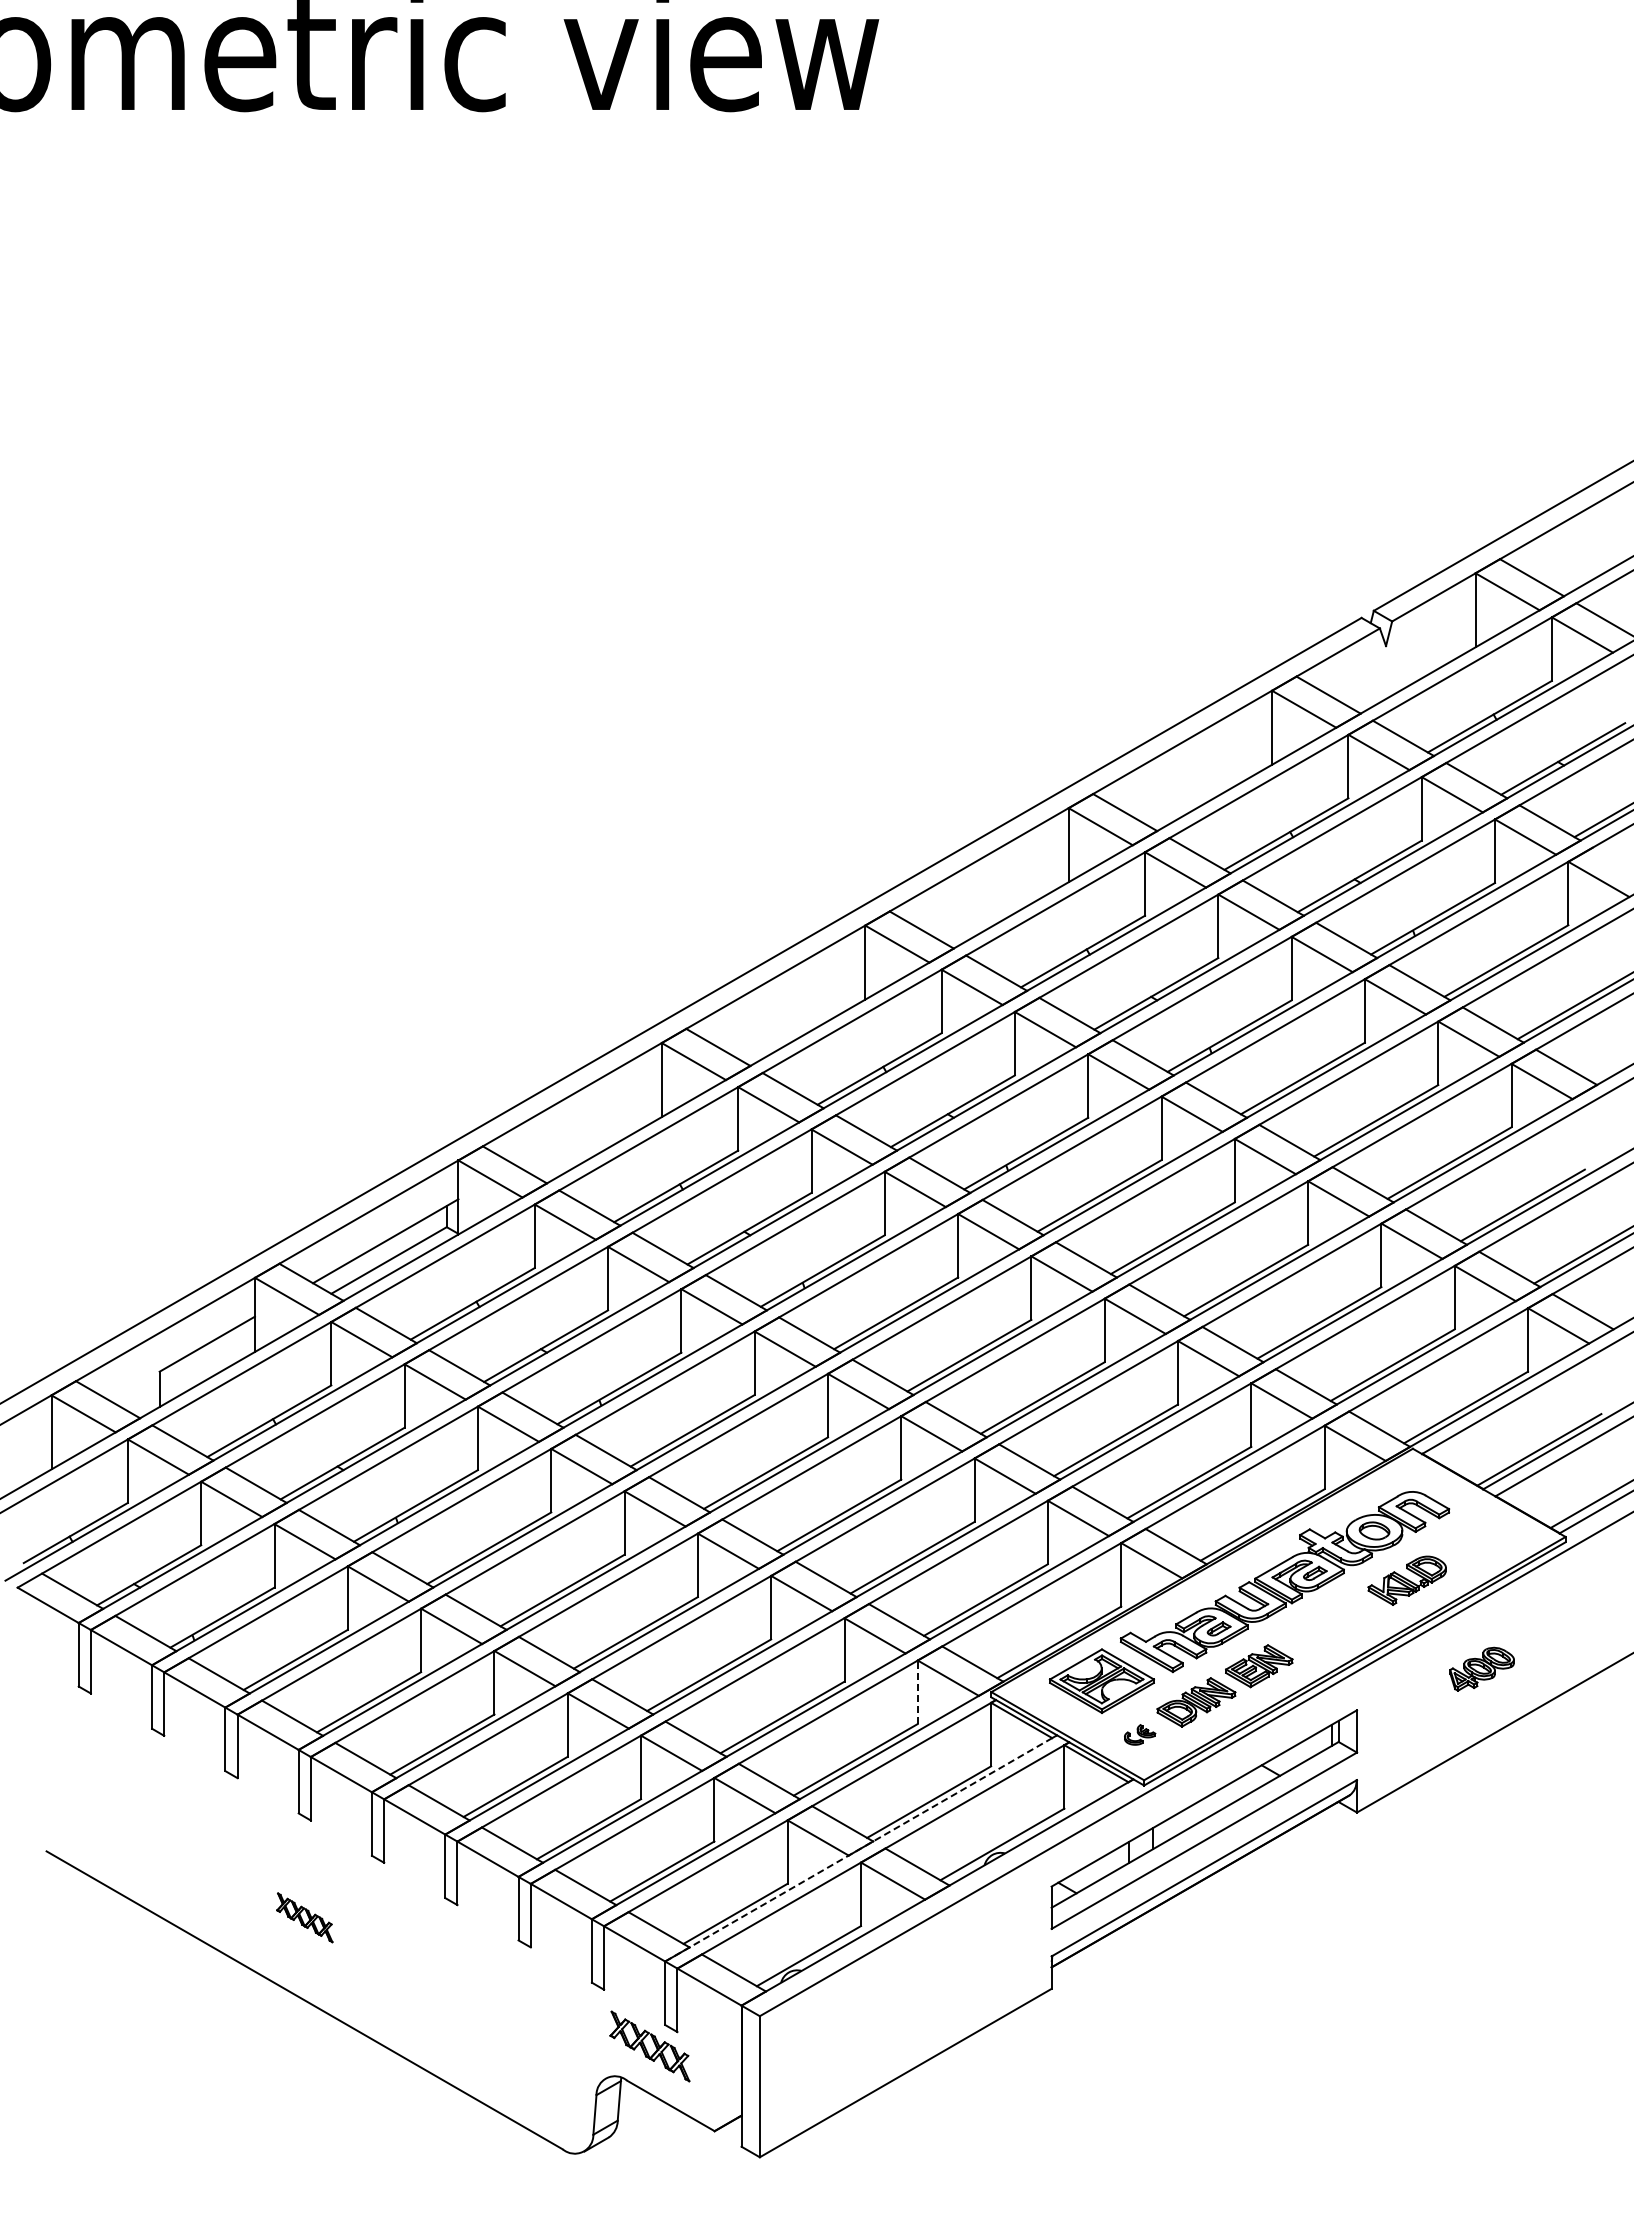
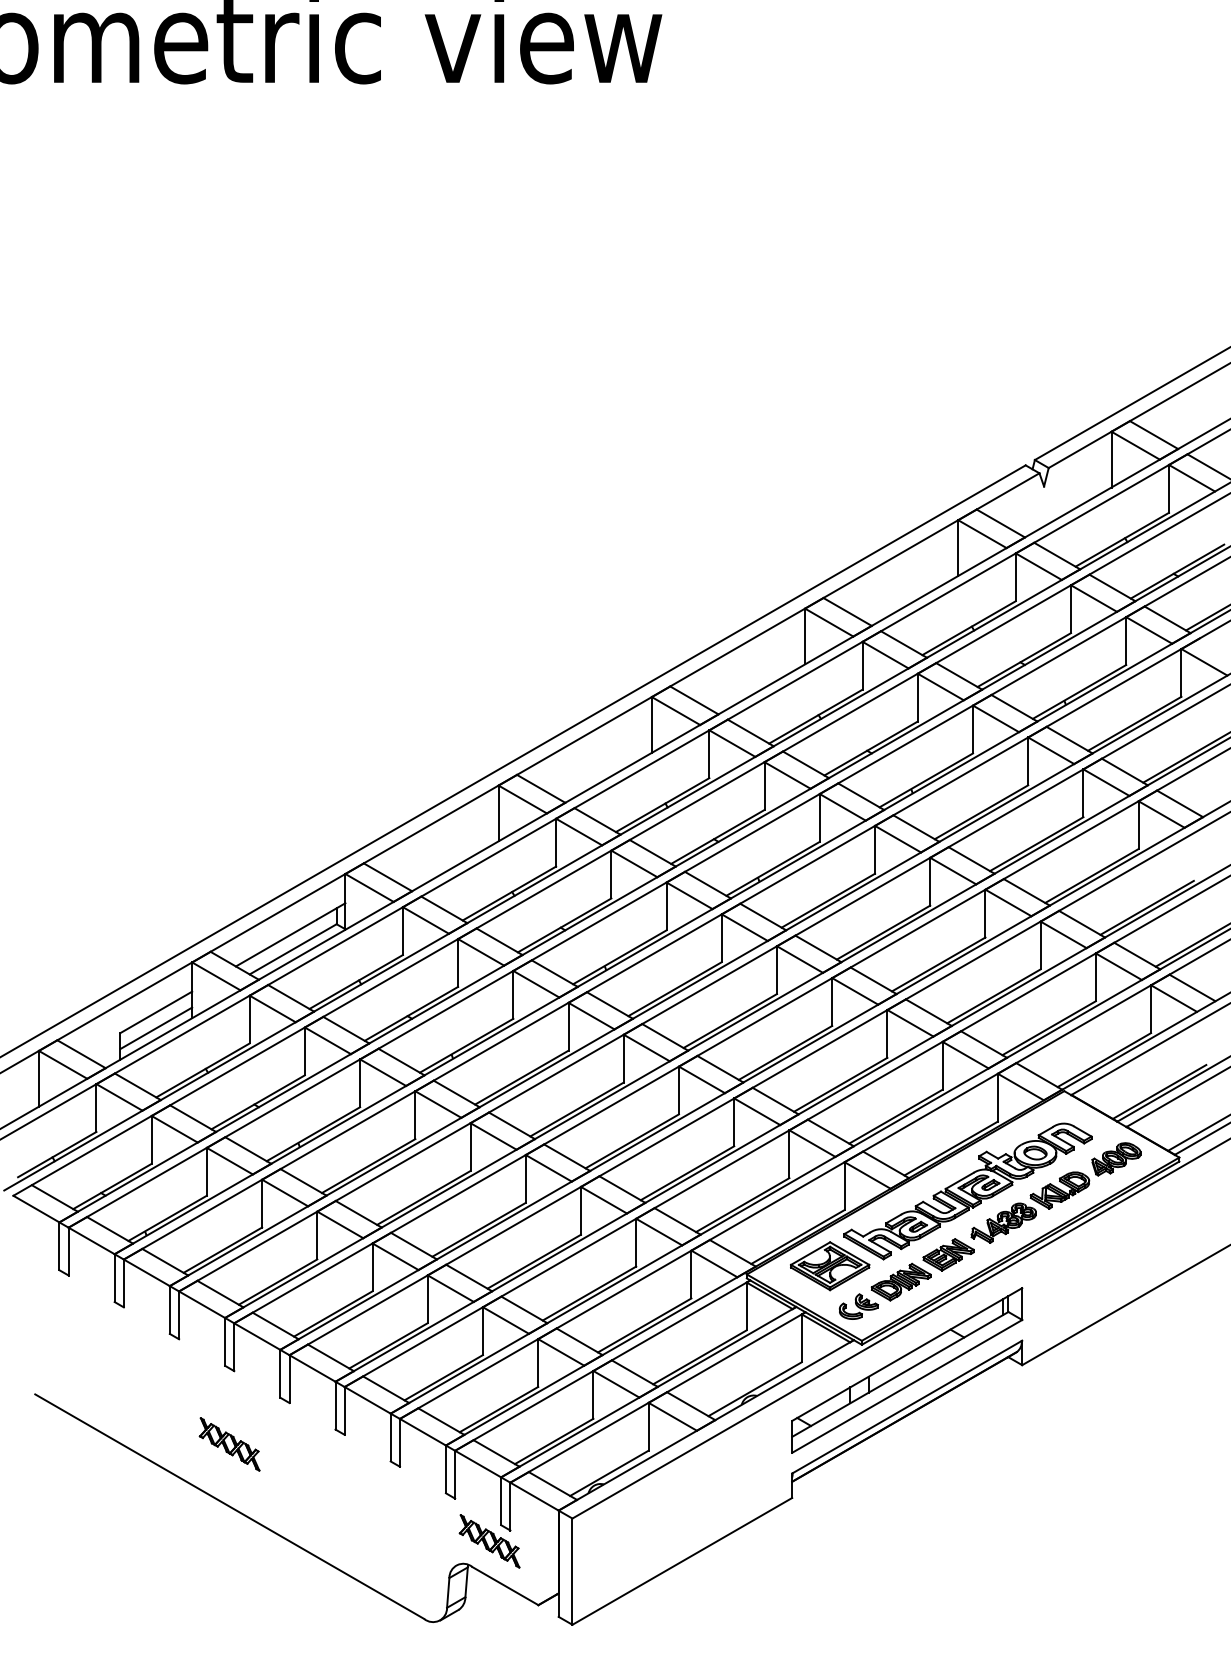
line: (206, 1364) -> (155, 1027), added
part: (1331, 1624) -> (1003, 1223), added
part: (1481, 1668) -> (1116, 1158), moved
line: (917, 1692) -> (691, 1274), dashed -> solid
part: (1139, 1734) -> (858, 1306), size x1.67
line: (861, 1848) -> (649, 1392), dashed -> solid
part: (304, 1917) -> (229, 1444), size x1.43

